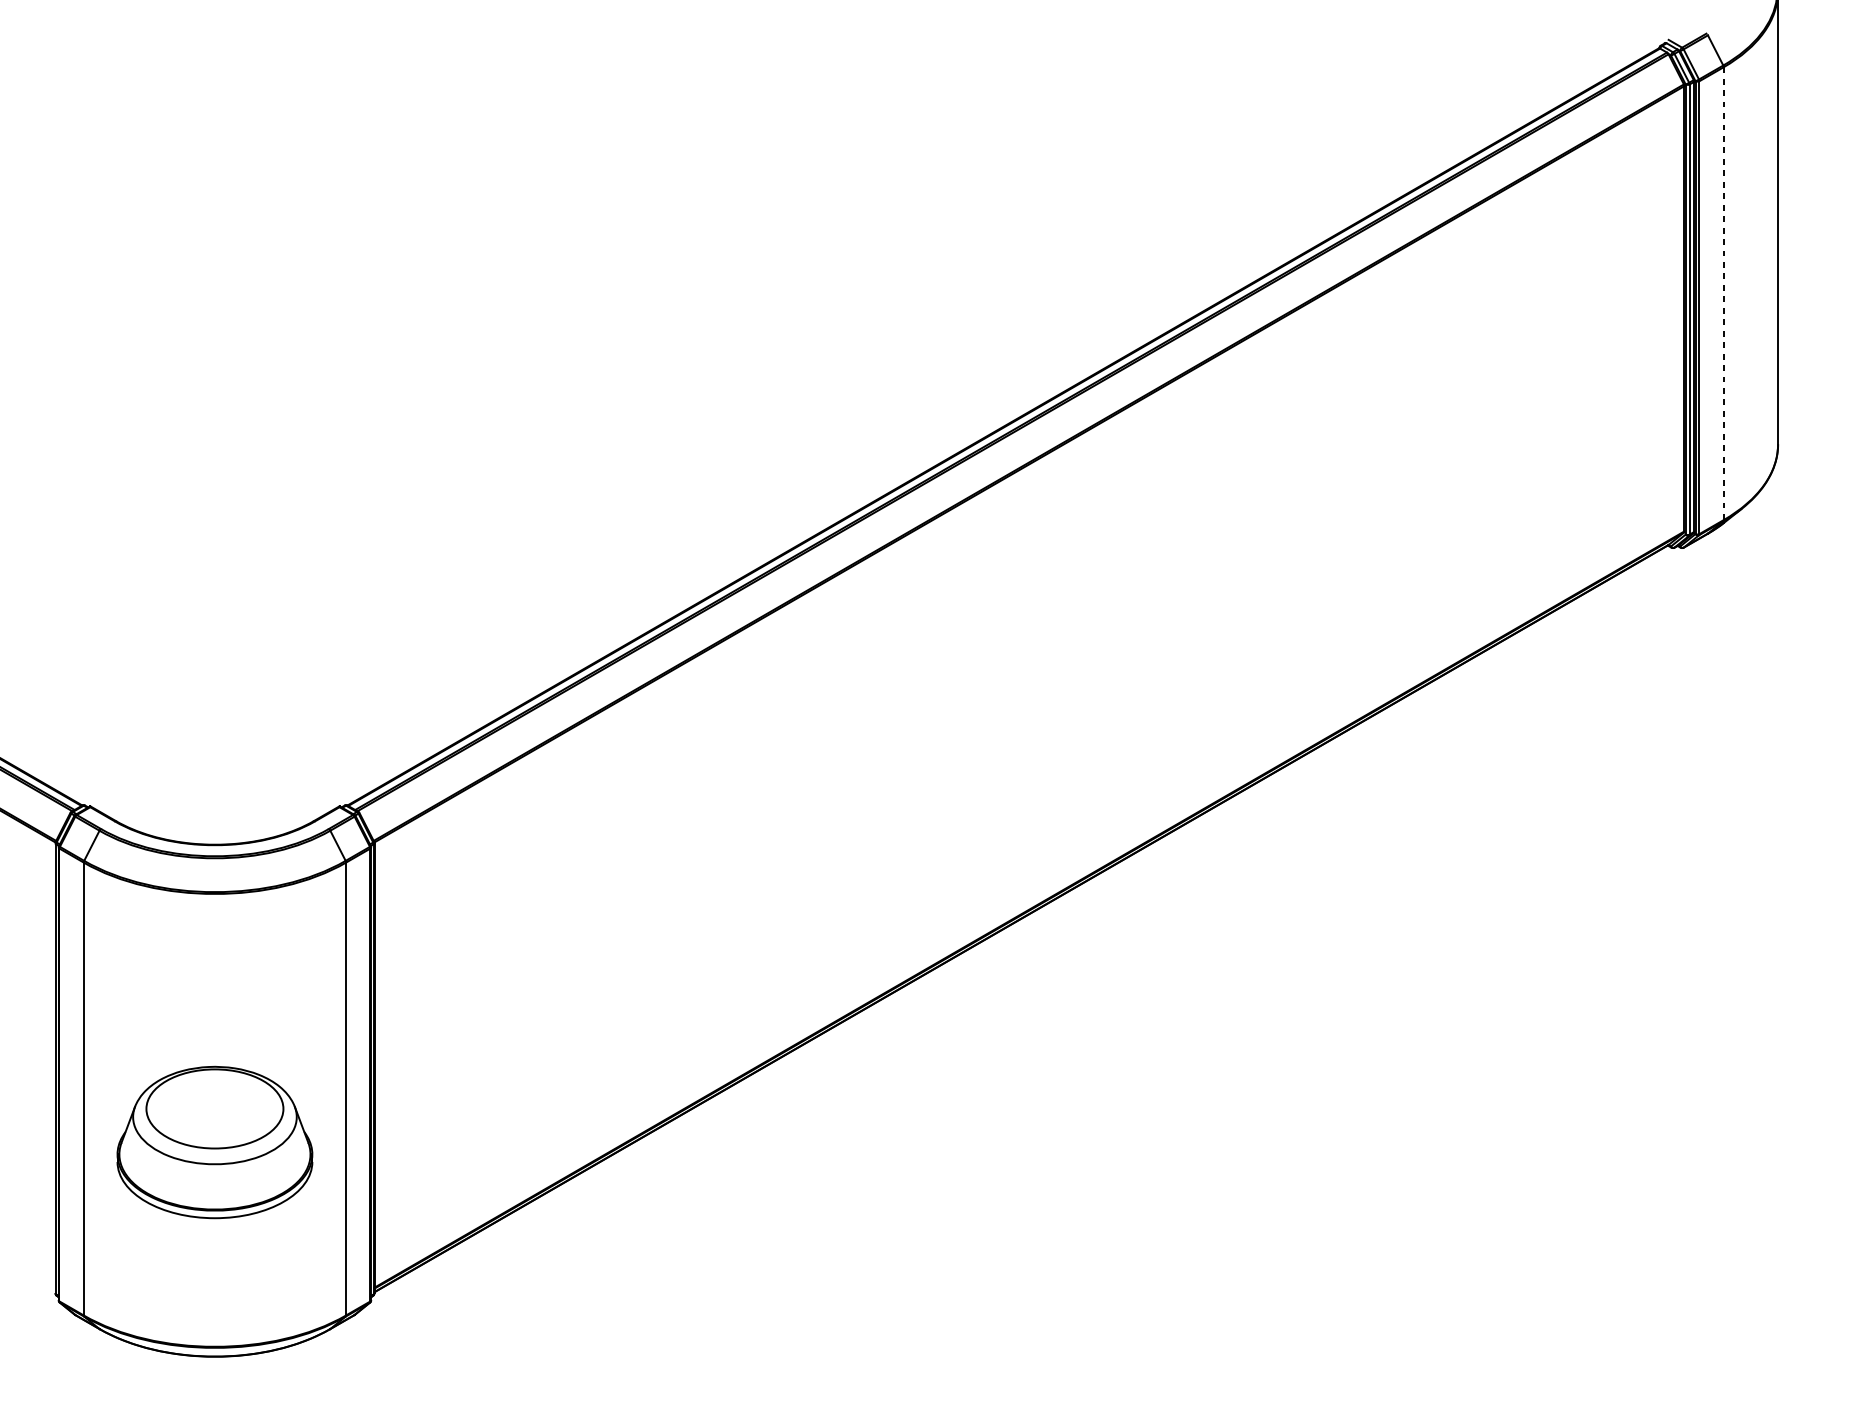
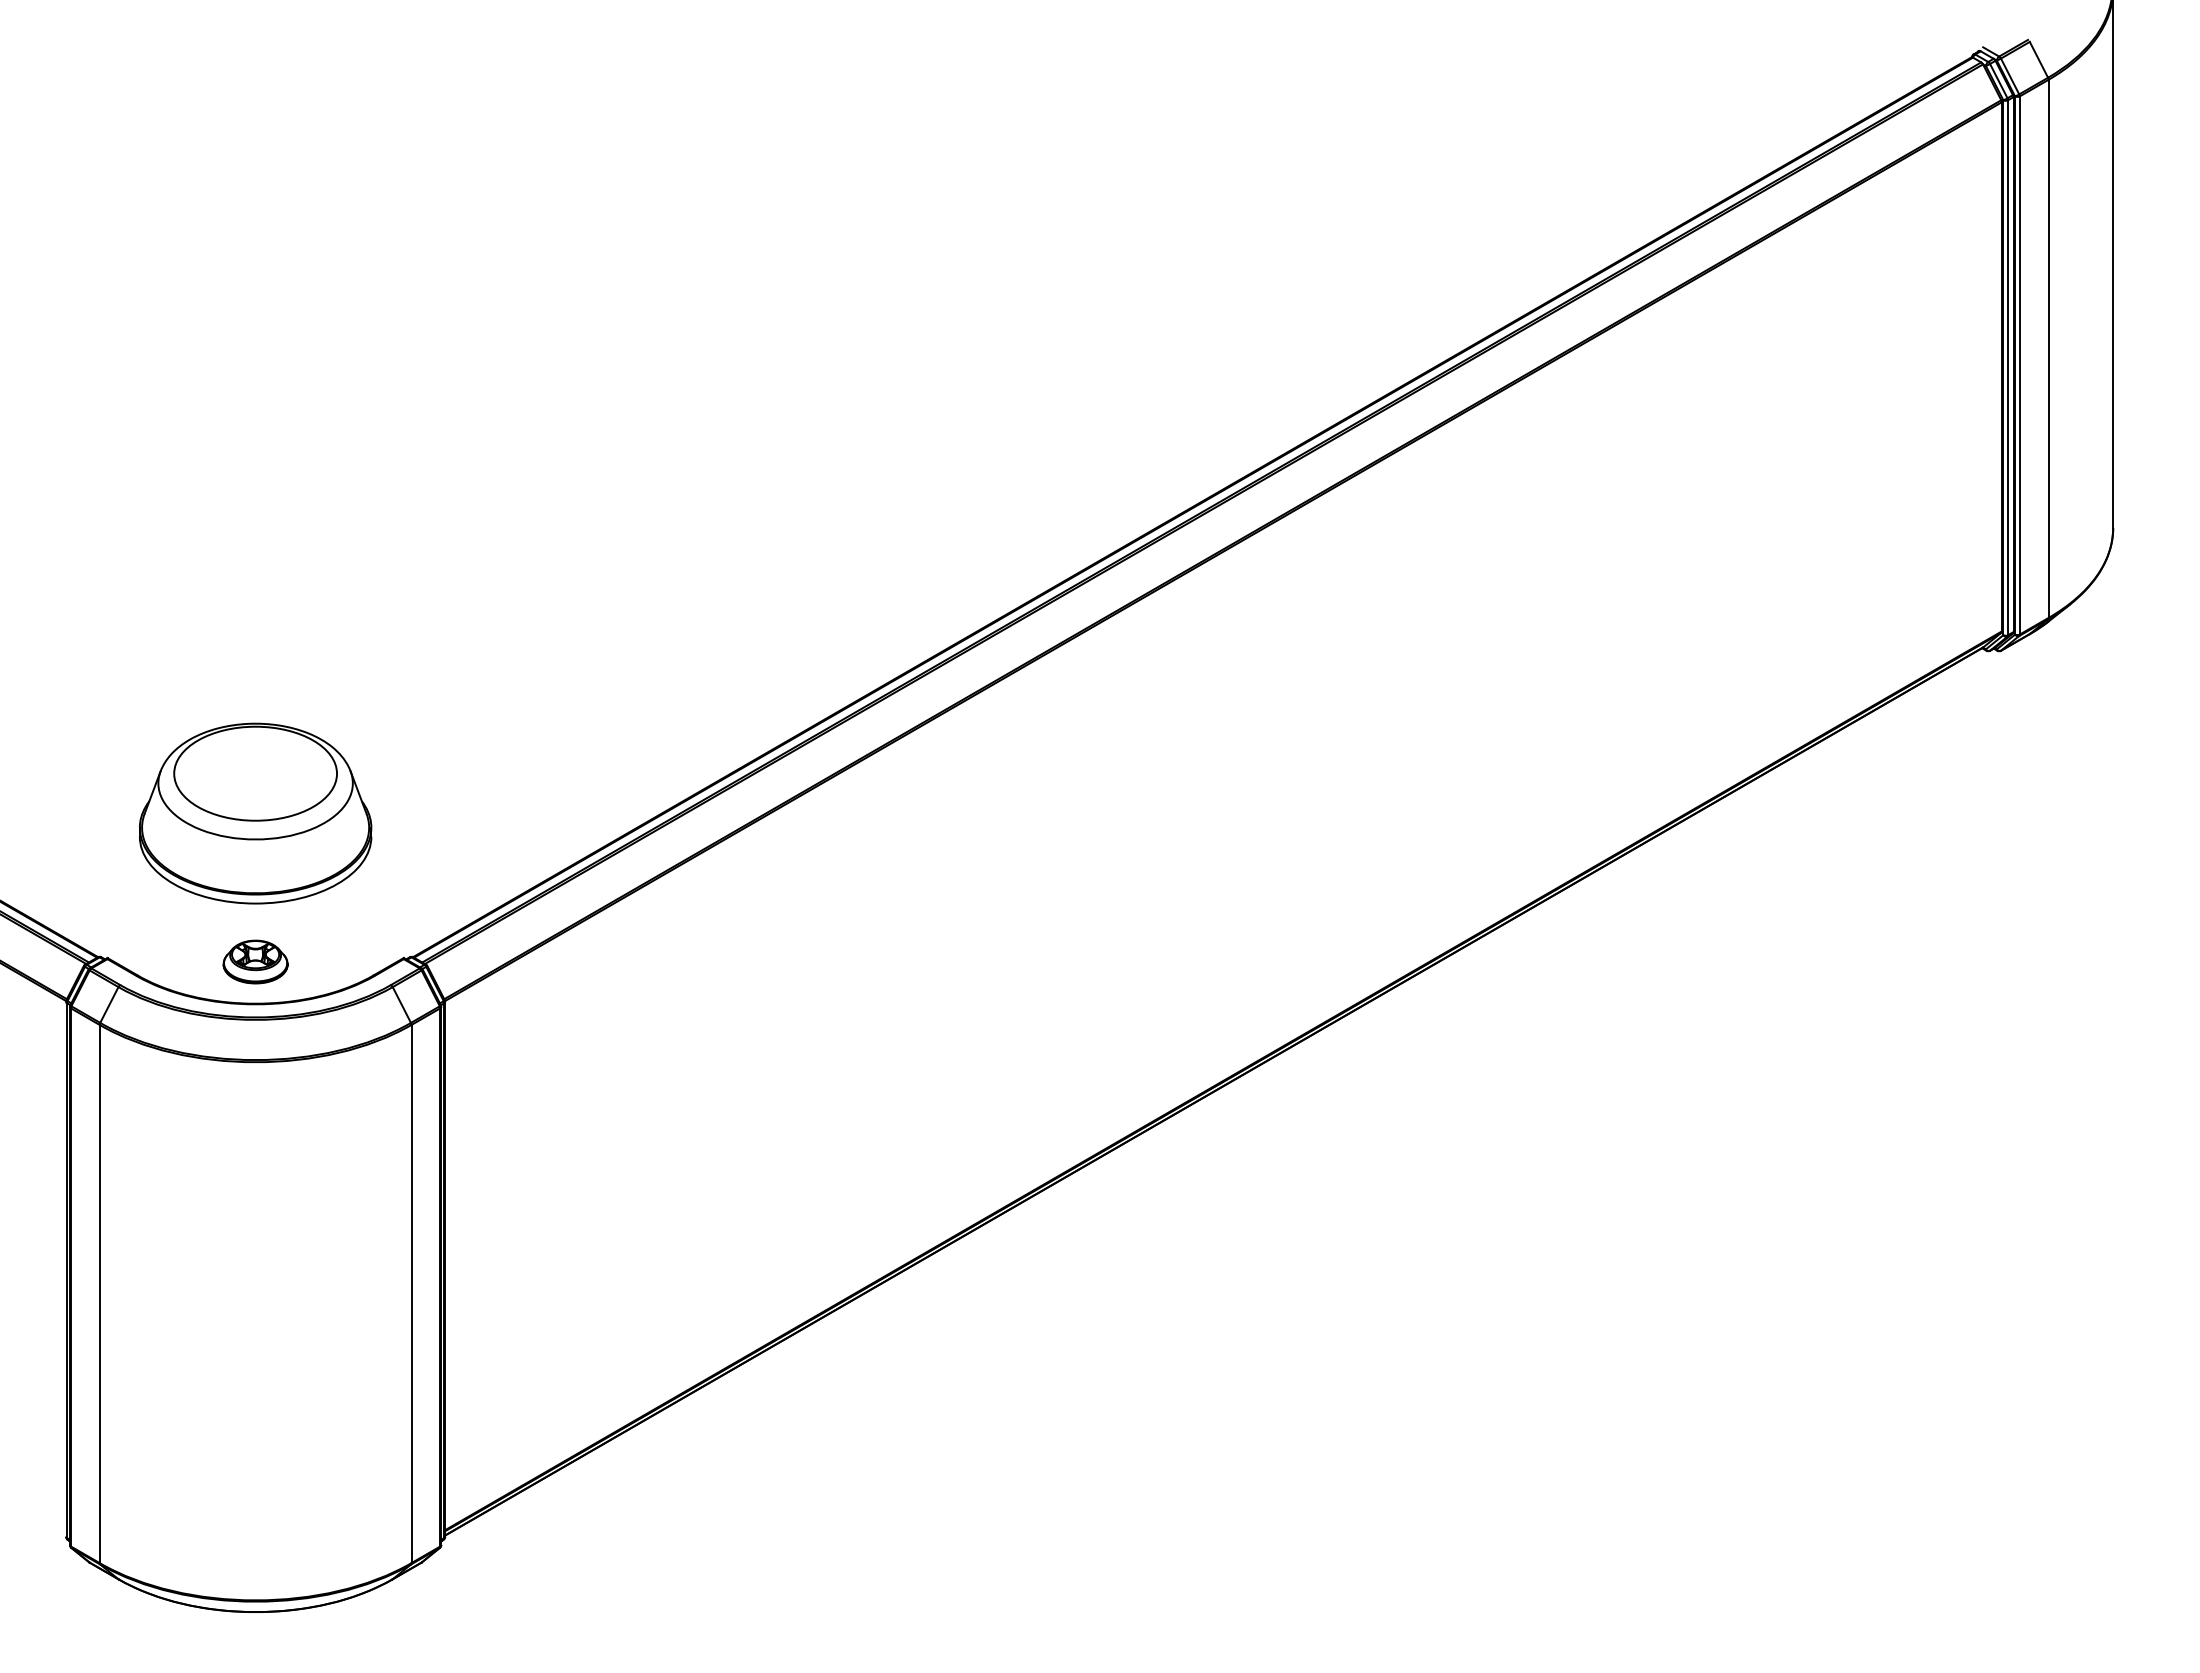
line: (1723, 294) -> (2048, 349), dashed -> solid
part: (214, 809) -> (255, 961), added
part: (214, 1142) -> (255, 813), moved

